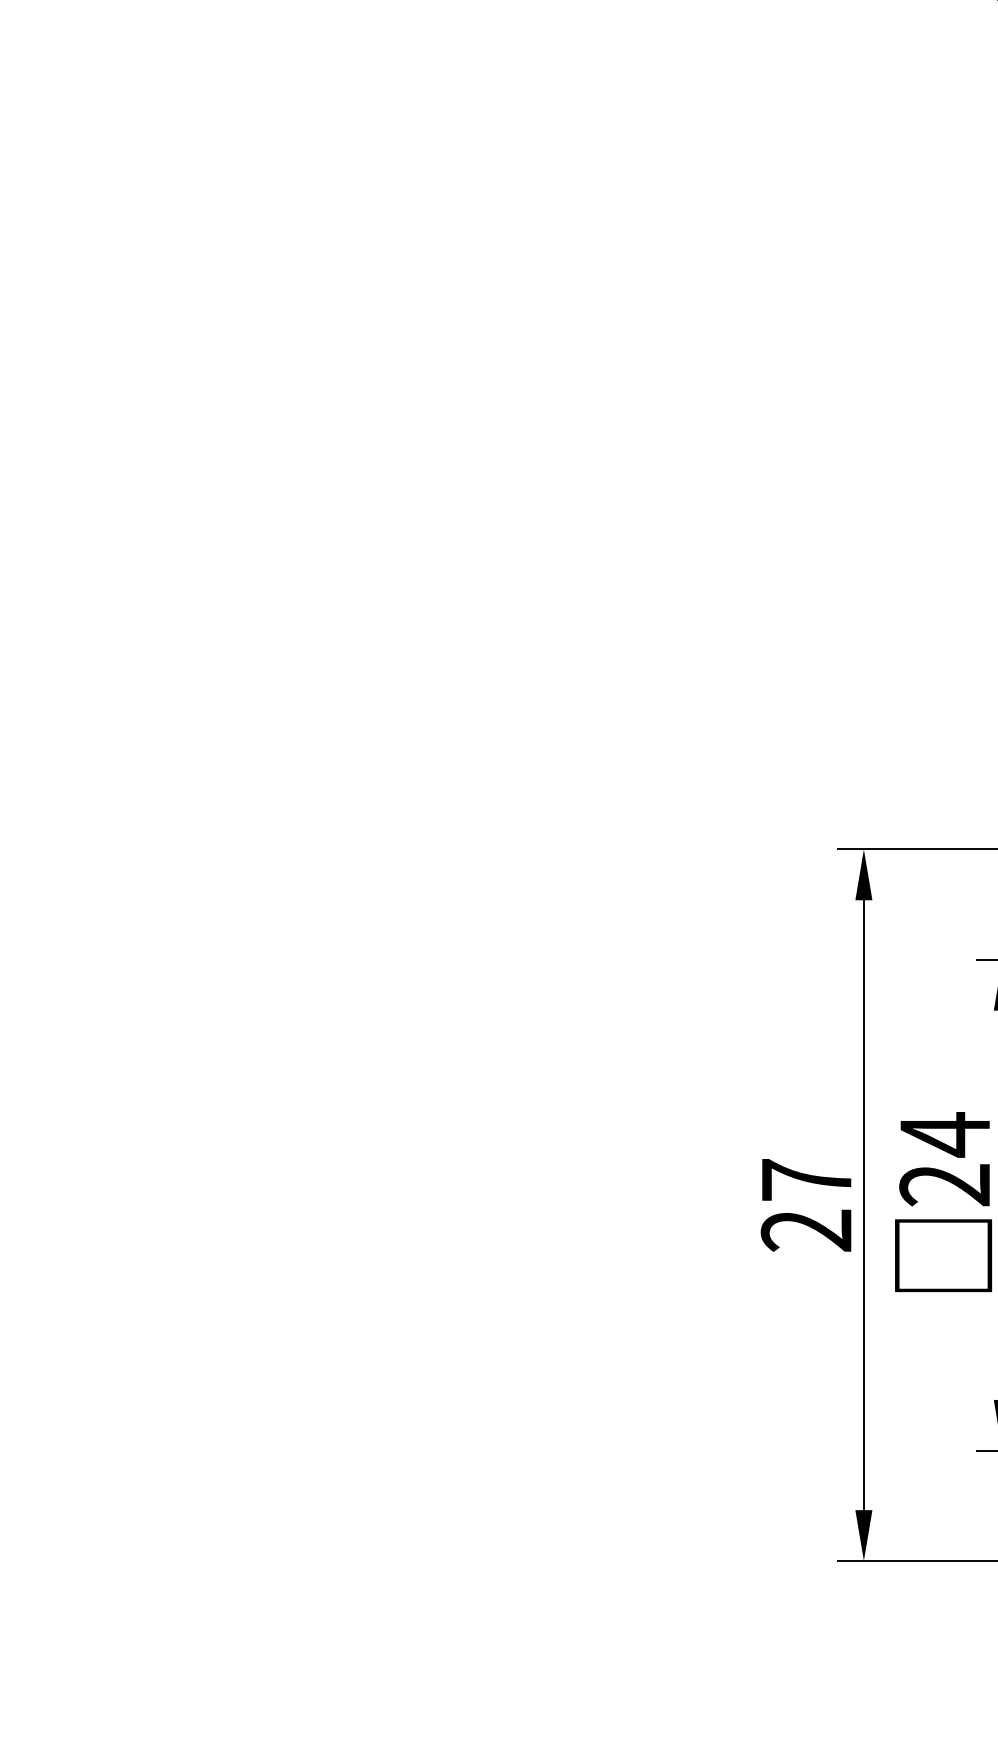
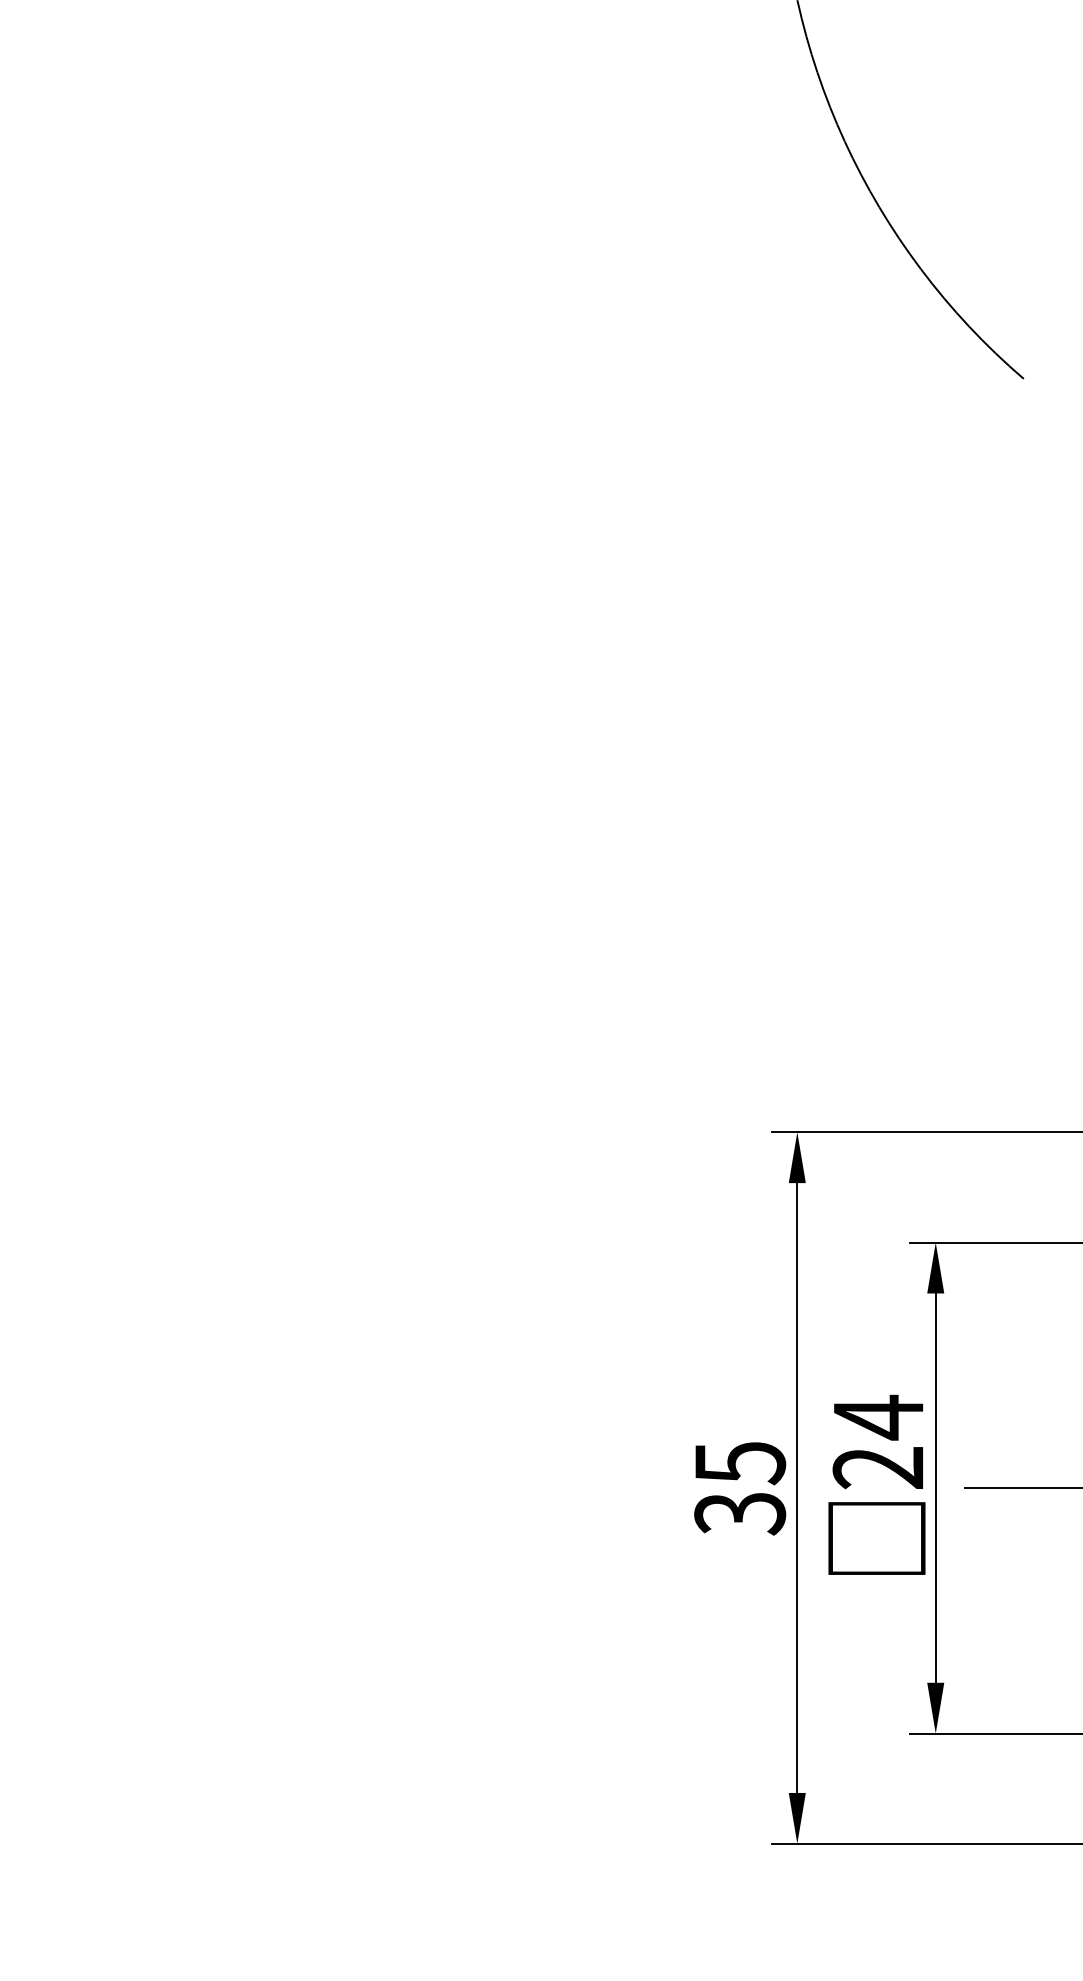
text: (807, 1205) -> (740, 1488), 27 -> 35

